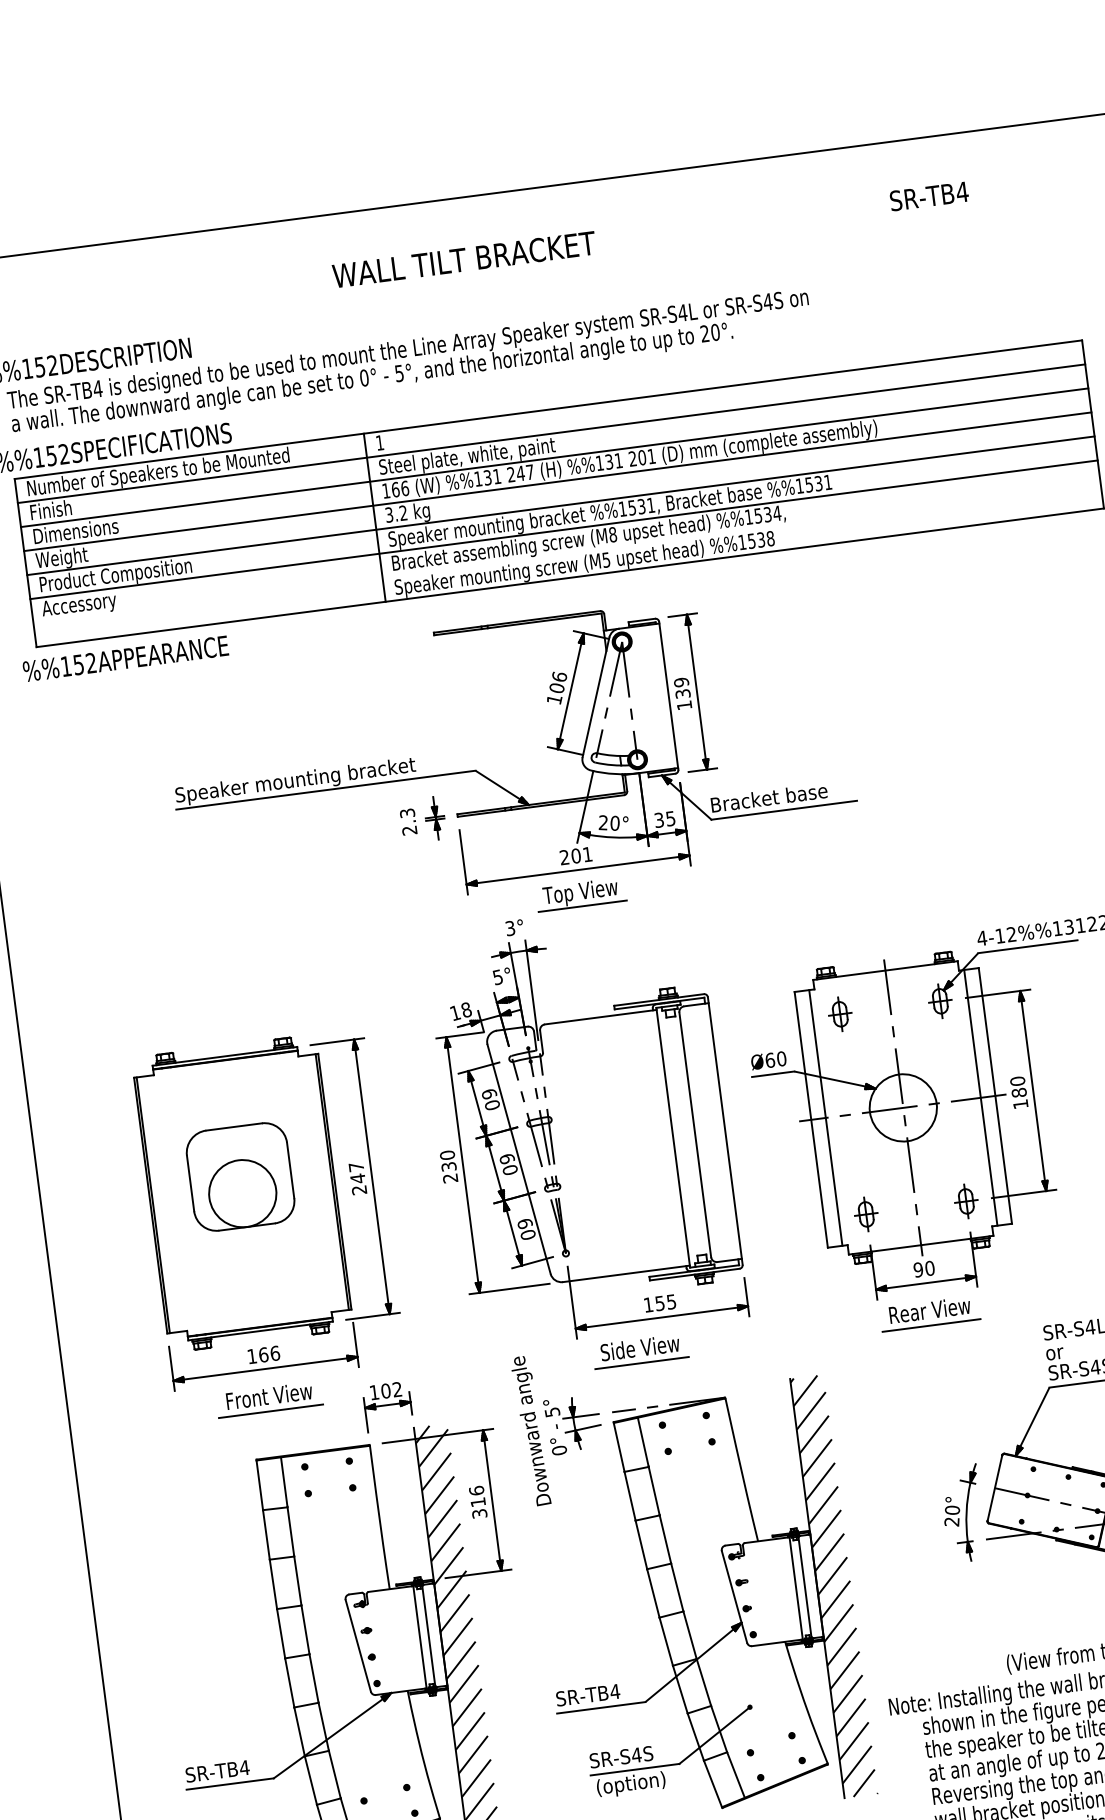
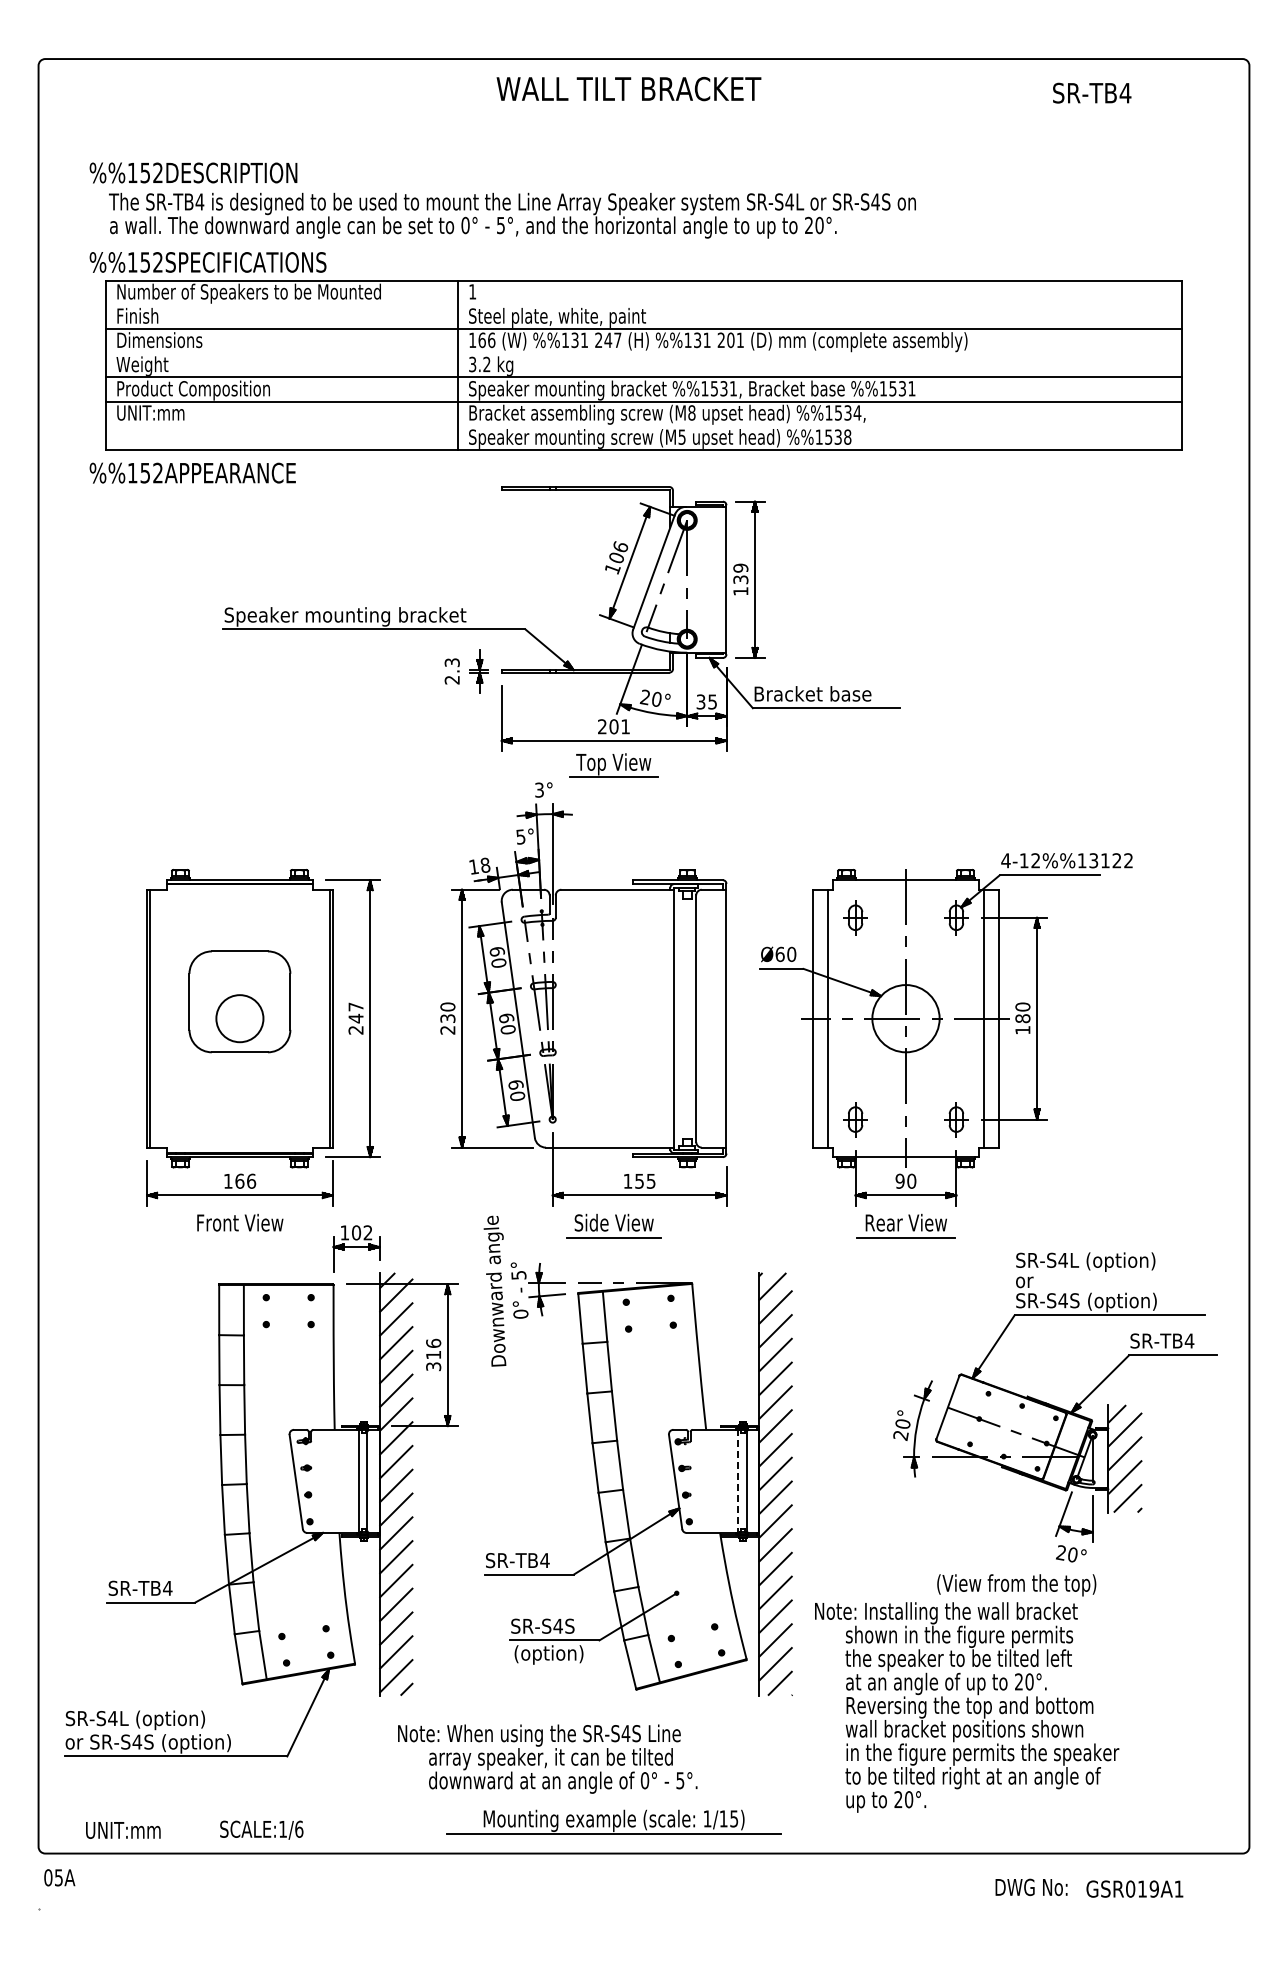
text: (929, 195) -> (1092, 92), moved
text: (463, 259) -> (628, 88), moved
line: (551, 433) -> (643, 304), removed
line: (557, 482) -> (643, 353), removed
text: (79, 605) -> (153, 414), Accessory -> UNIT:mm
circle: (242, 1193) -> (239, 1018), size x0.7
line: (270, 1411) -> (239, 1238), removed
line: (795, 1588) -> (737, 1481), solid -> dashed

